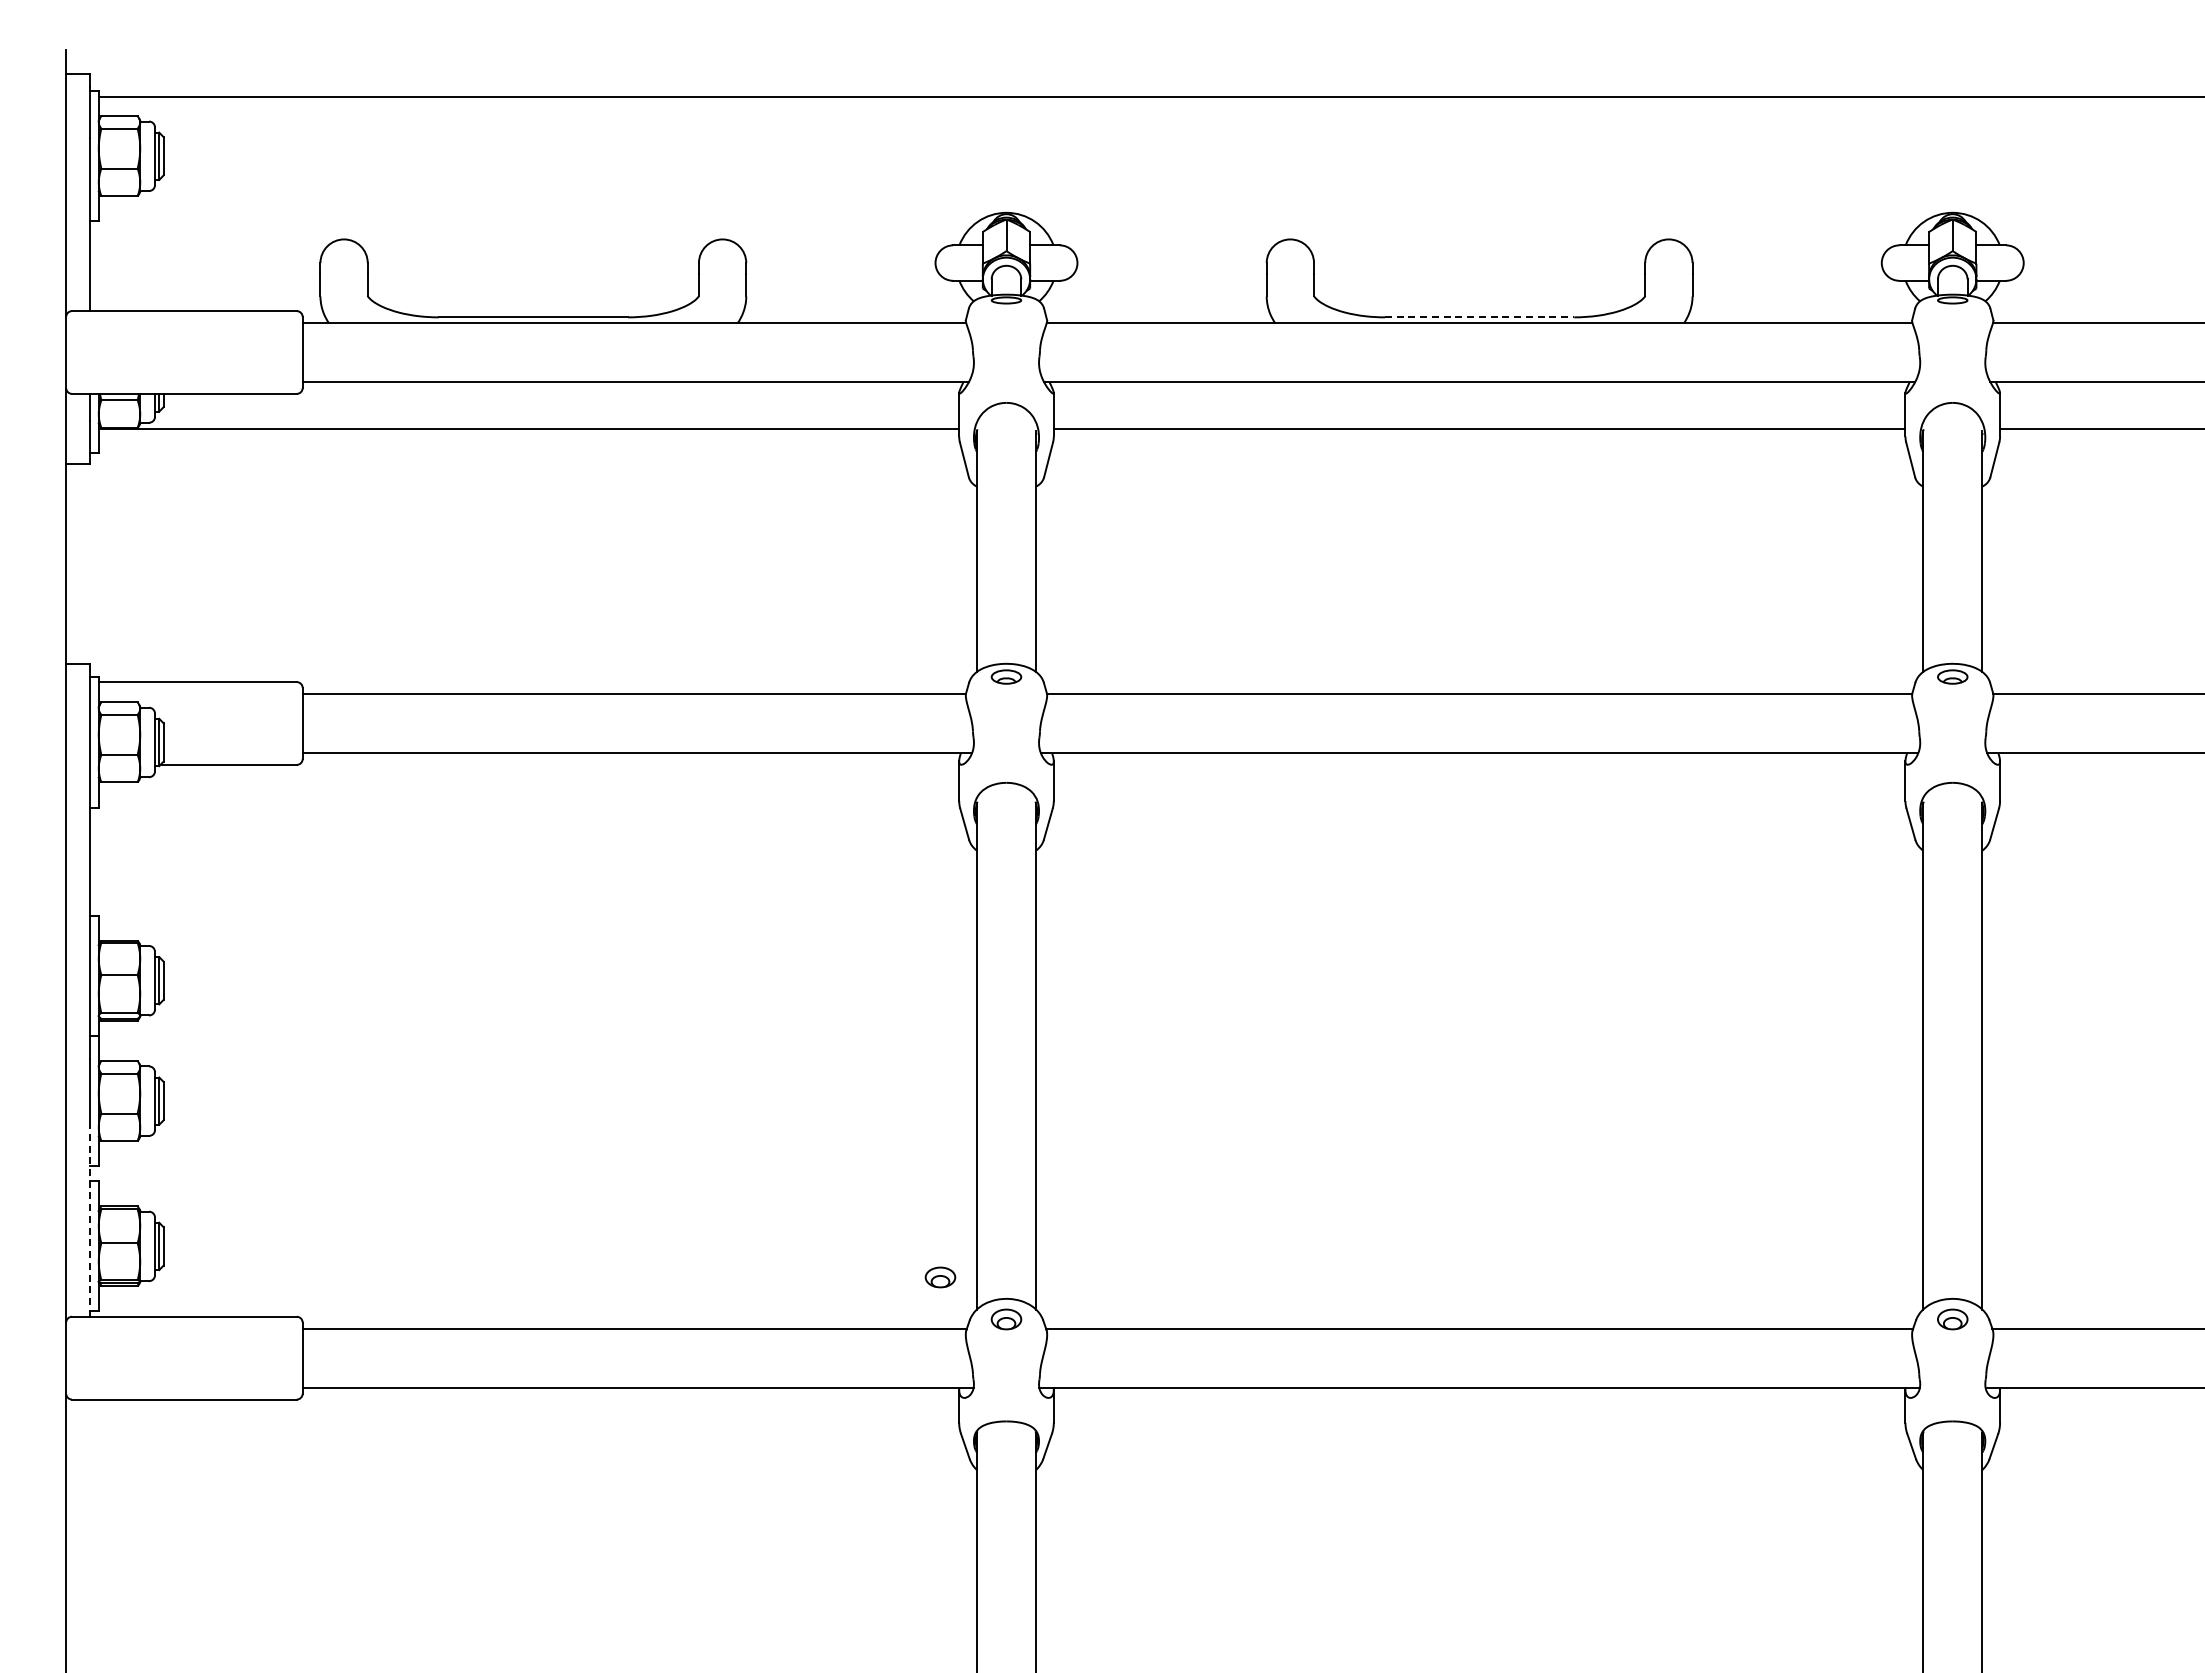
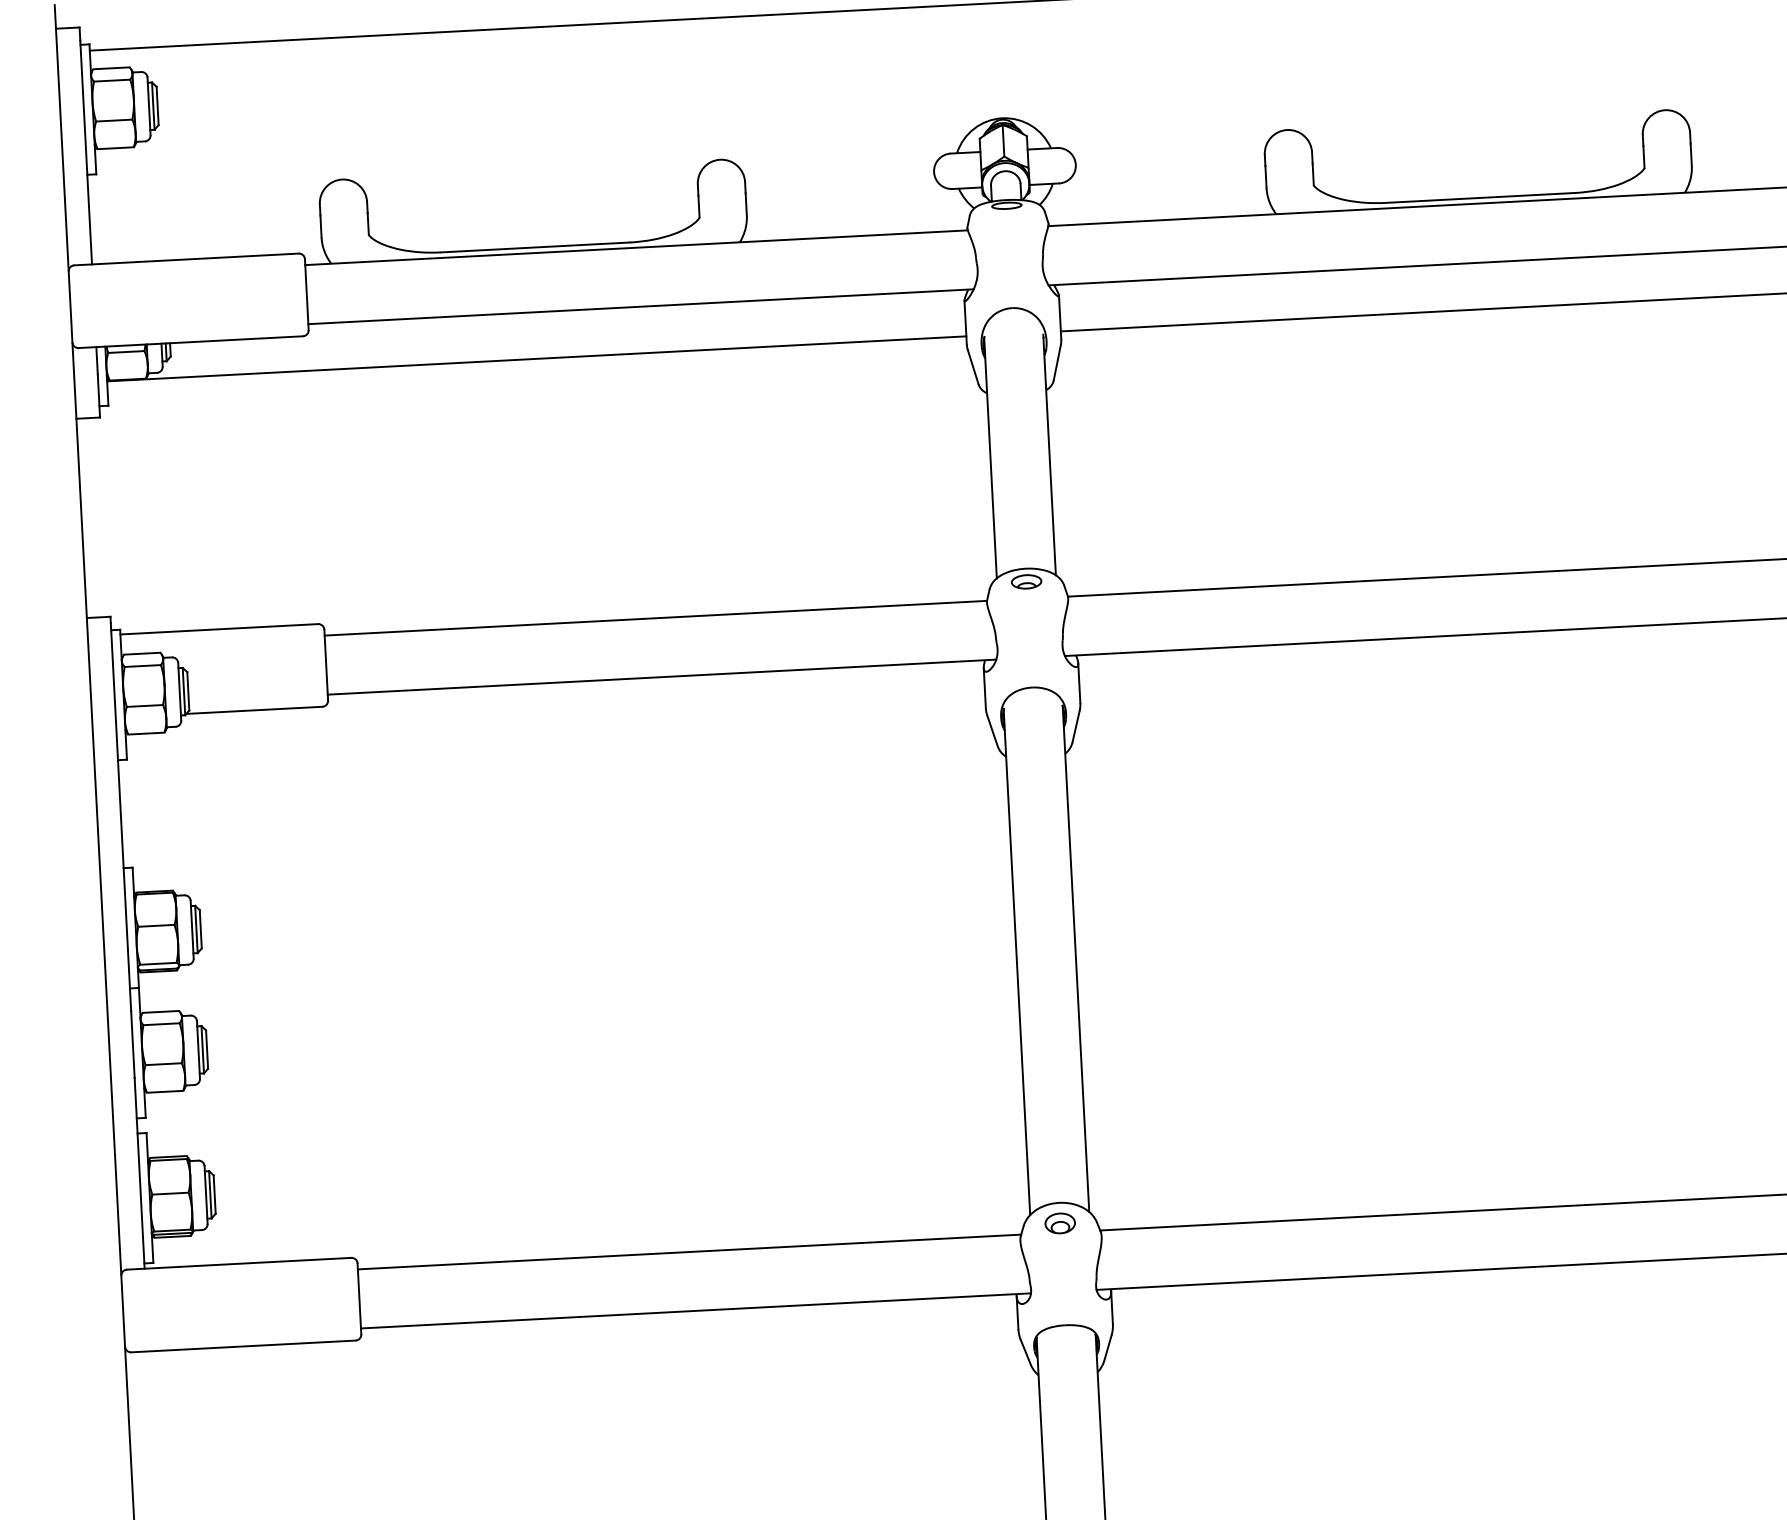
line: (1479, 317) -> (1480, 198), dashed -> solid
line: (89, 1220) -> (139, 1172), dashed -> solid
part: (940, 1277) -> (992, 1184), removed

